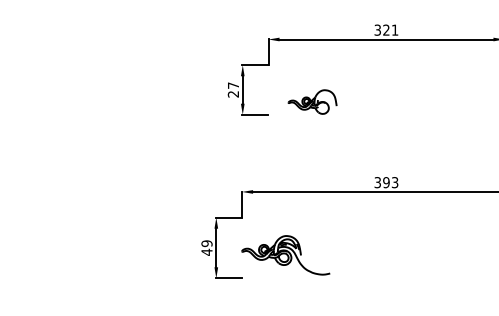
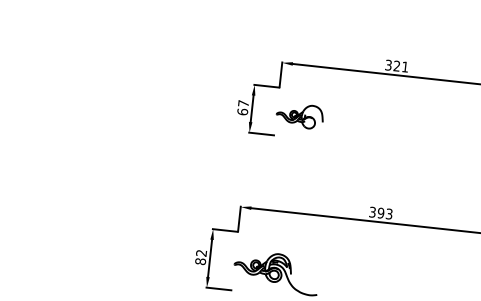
text: (233, 93) -> (242, 111), 27 -> 67
part: (312, 101) -> (299, 115), moved
text: (206, 247) -> (200, 256), 49 -> 82

